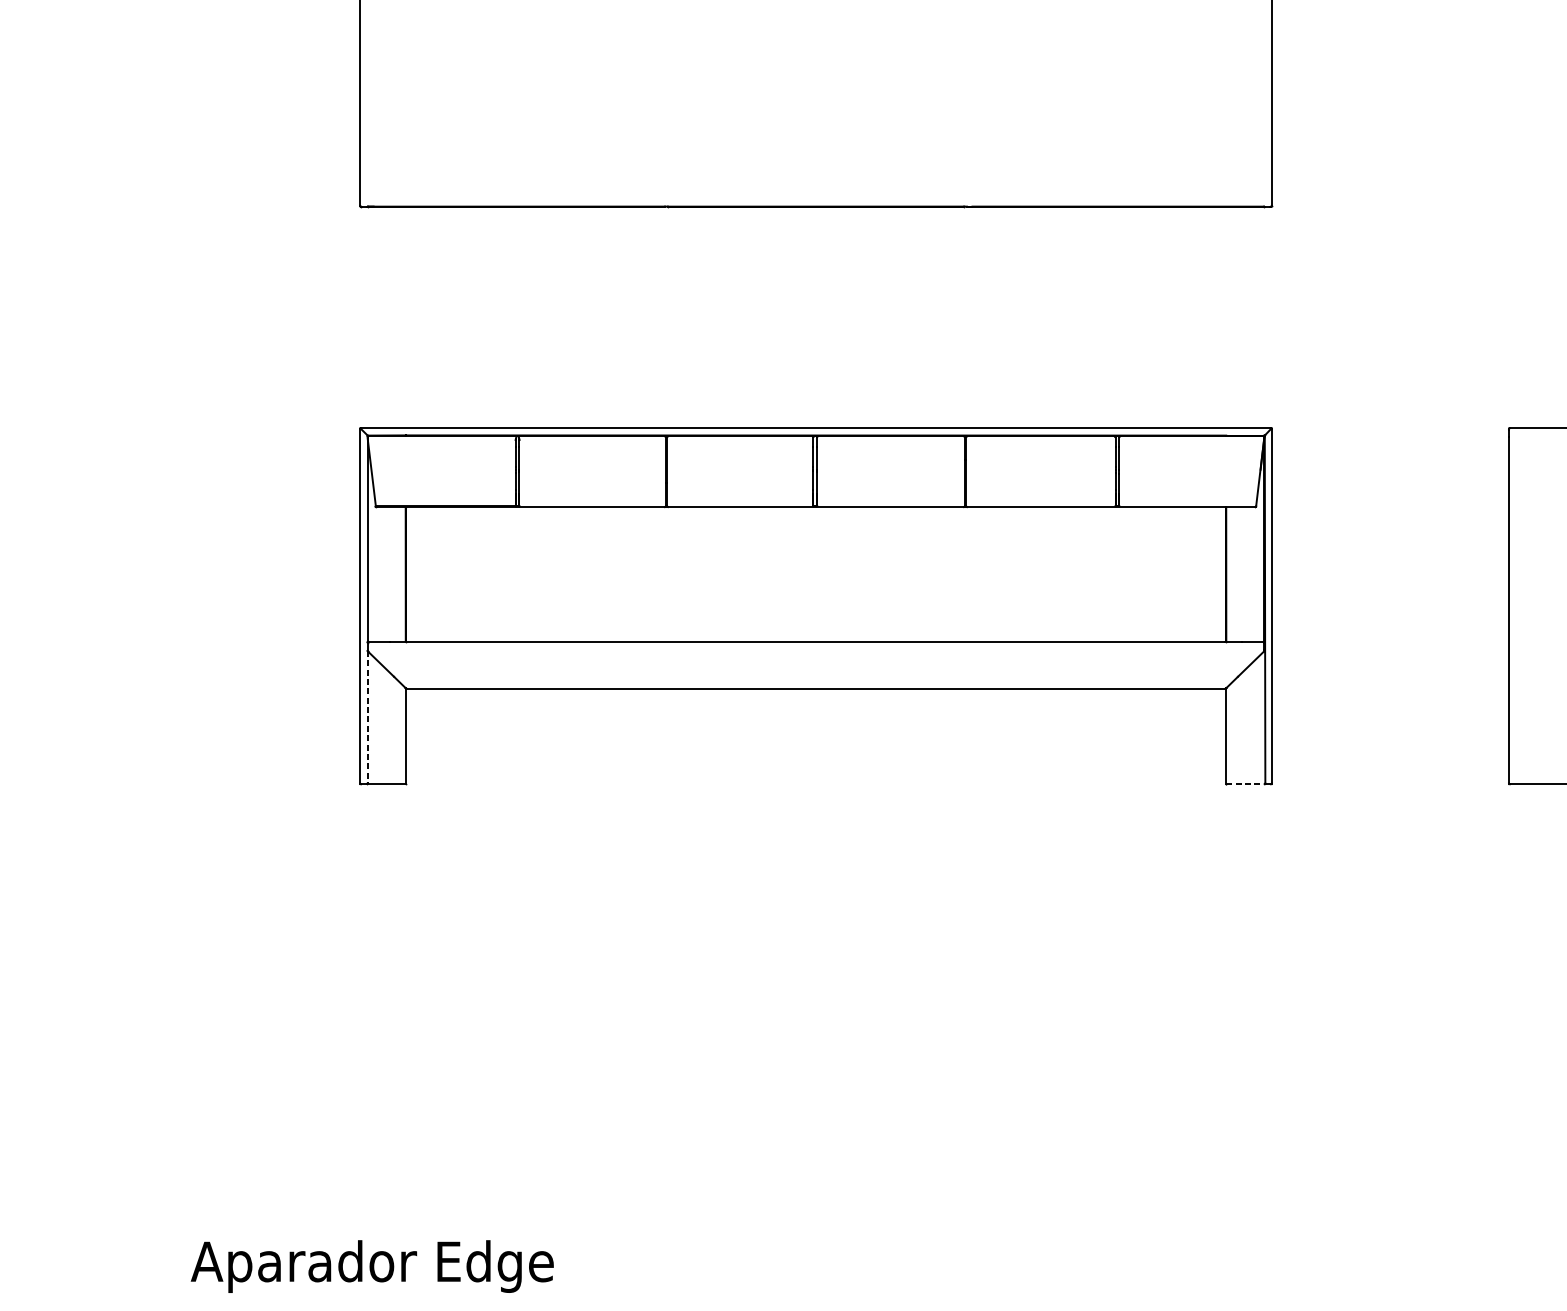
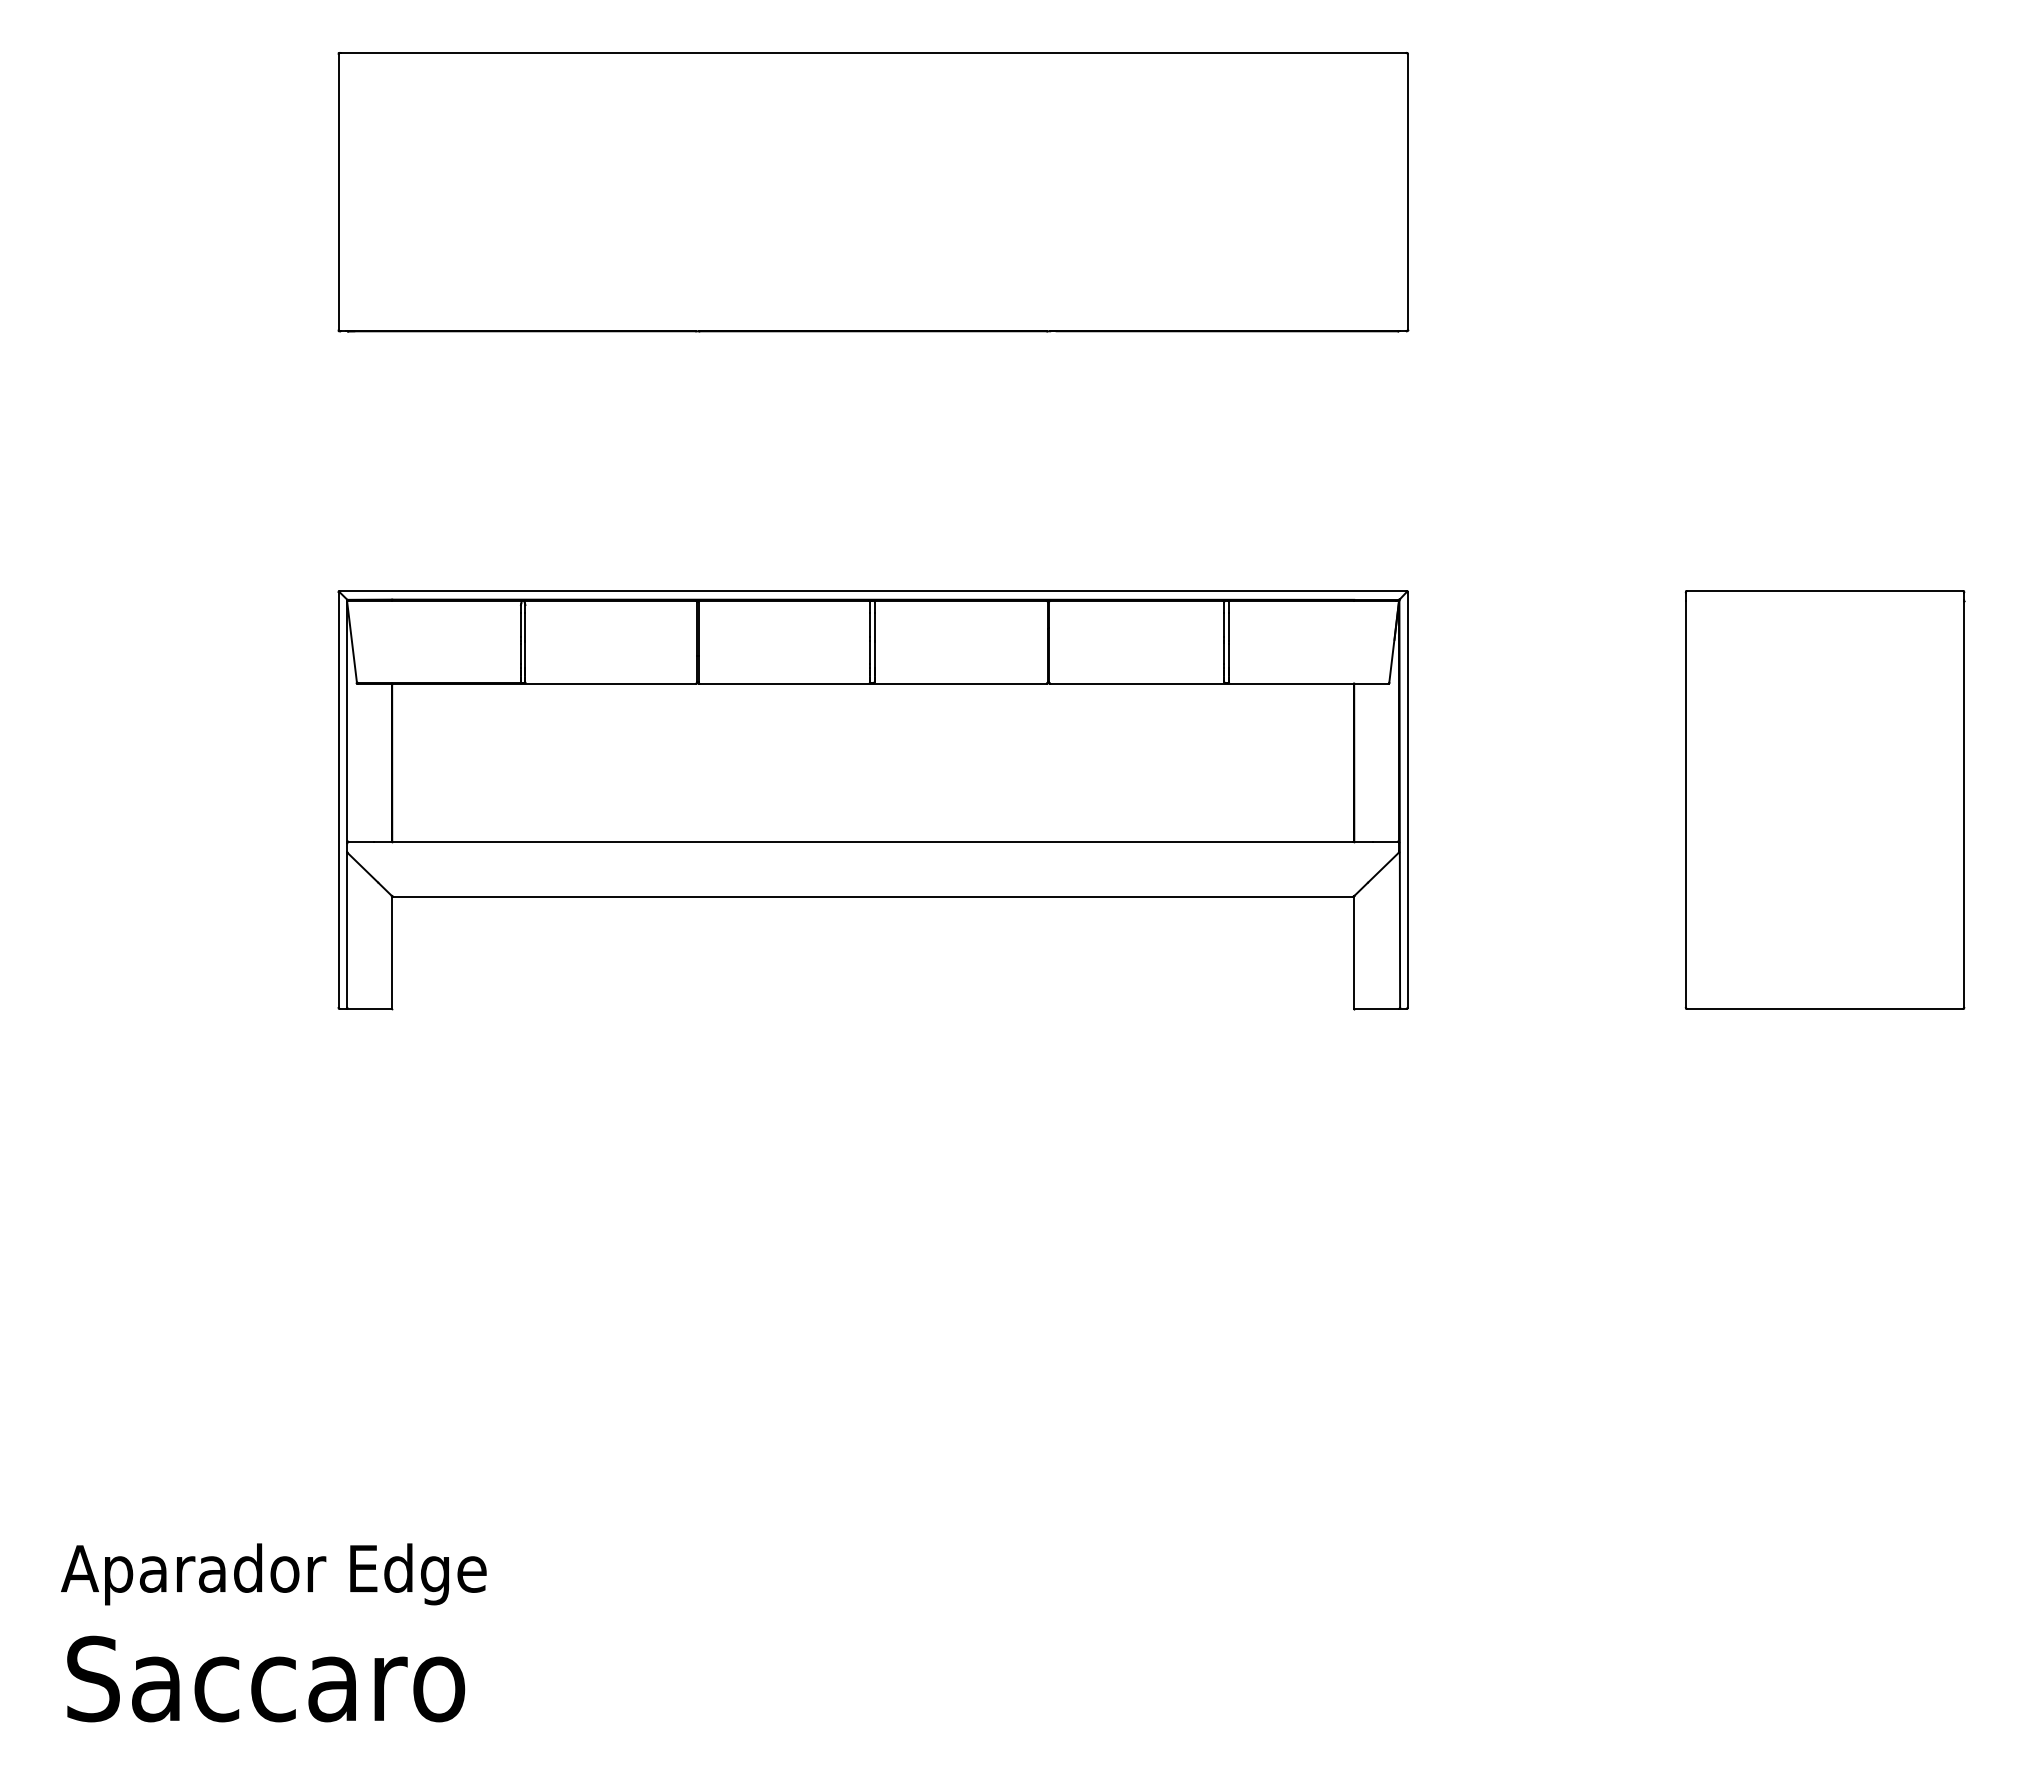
line: (367, 717) -> (347, 930), dashed -> solid
line: (1245, 784) -> (1376, 1008), dashed -> solid
text: (372, 1266) -> (273, 1574), moved

